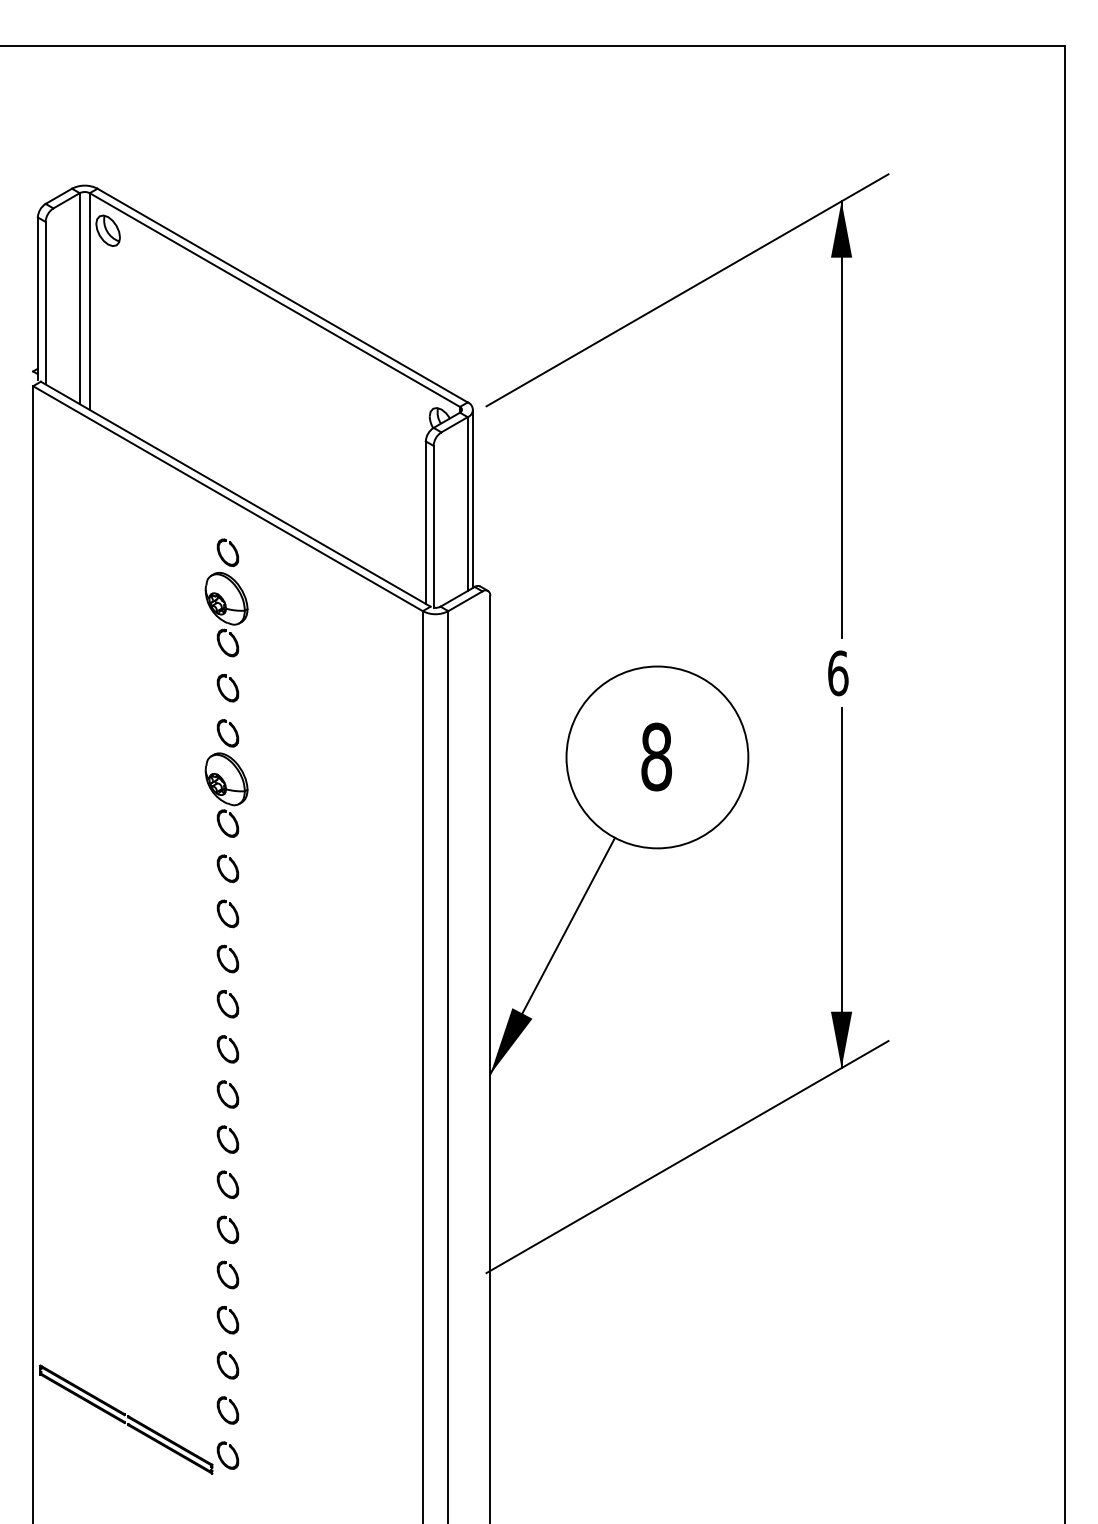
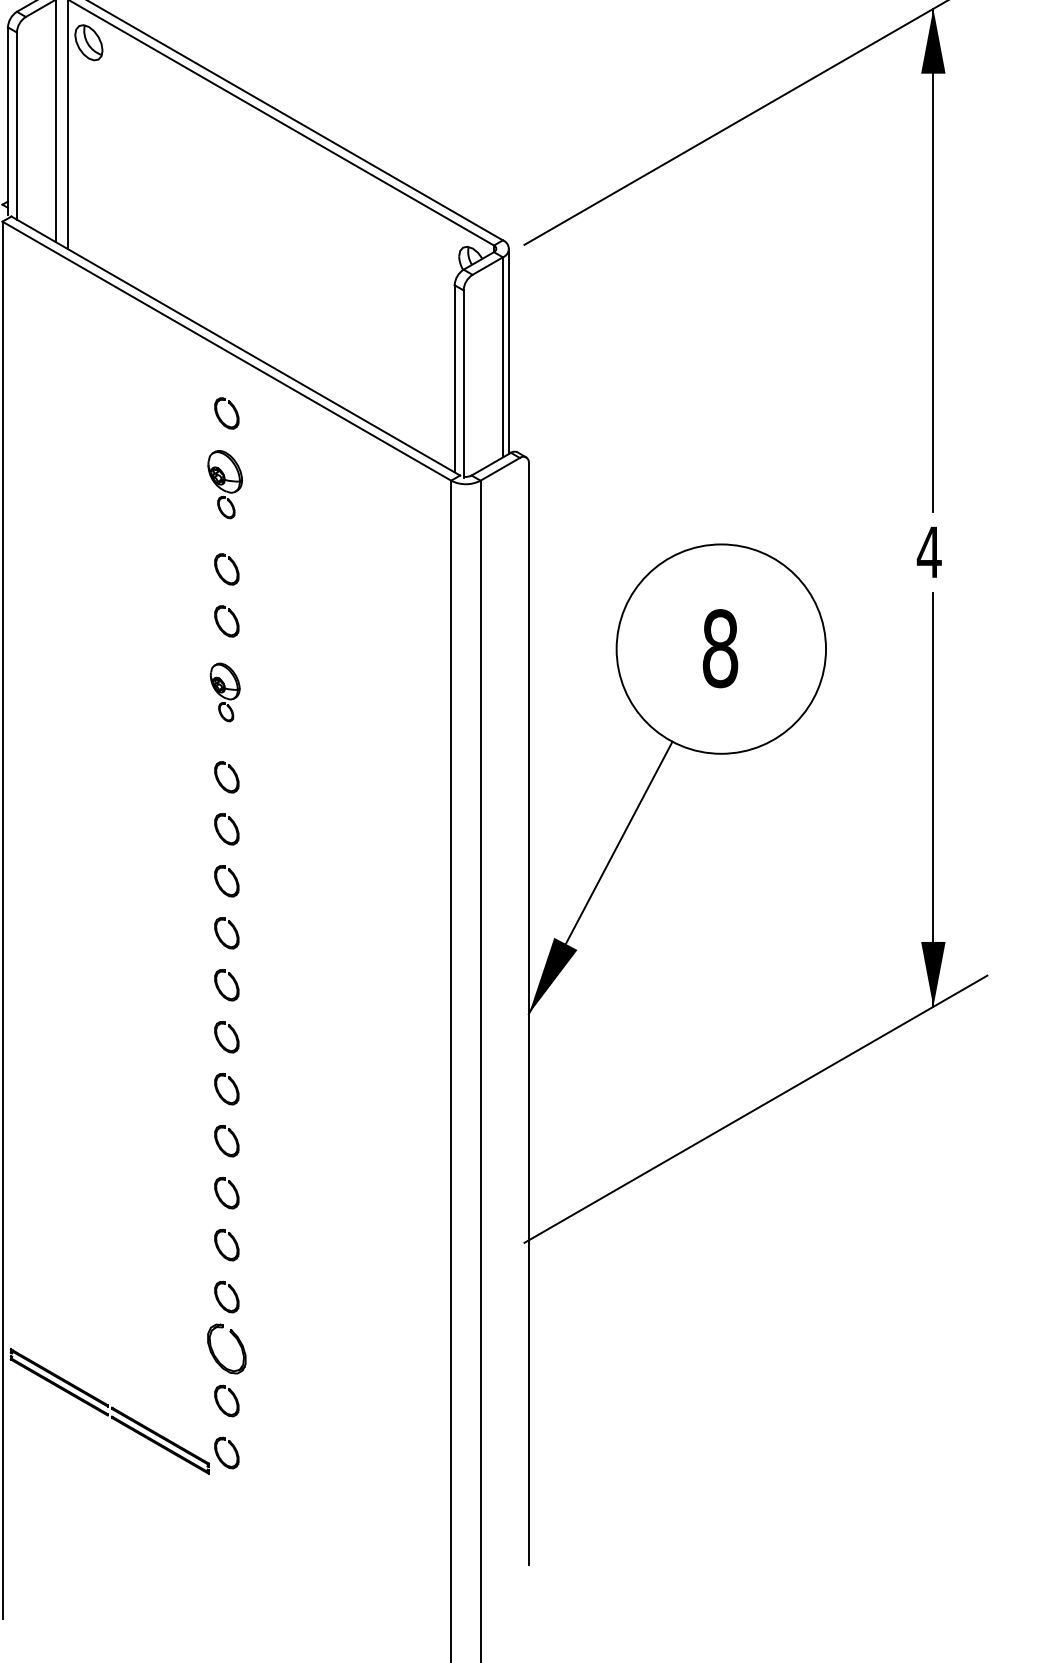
part: (226, 614) -> (225, 484), size x0.7
text: (837, 673) -> (928, 552), 6 -> 4
part: (226, 794) -> (225, 691), size x0.6
part: (227, 1365) -> (226, 1349), size x1.6

